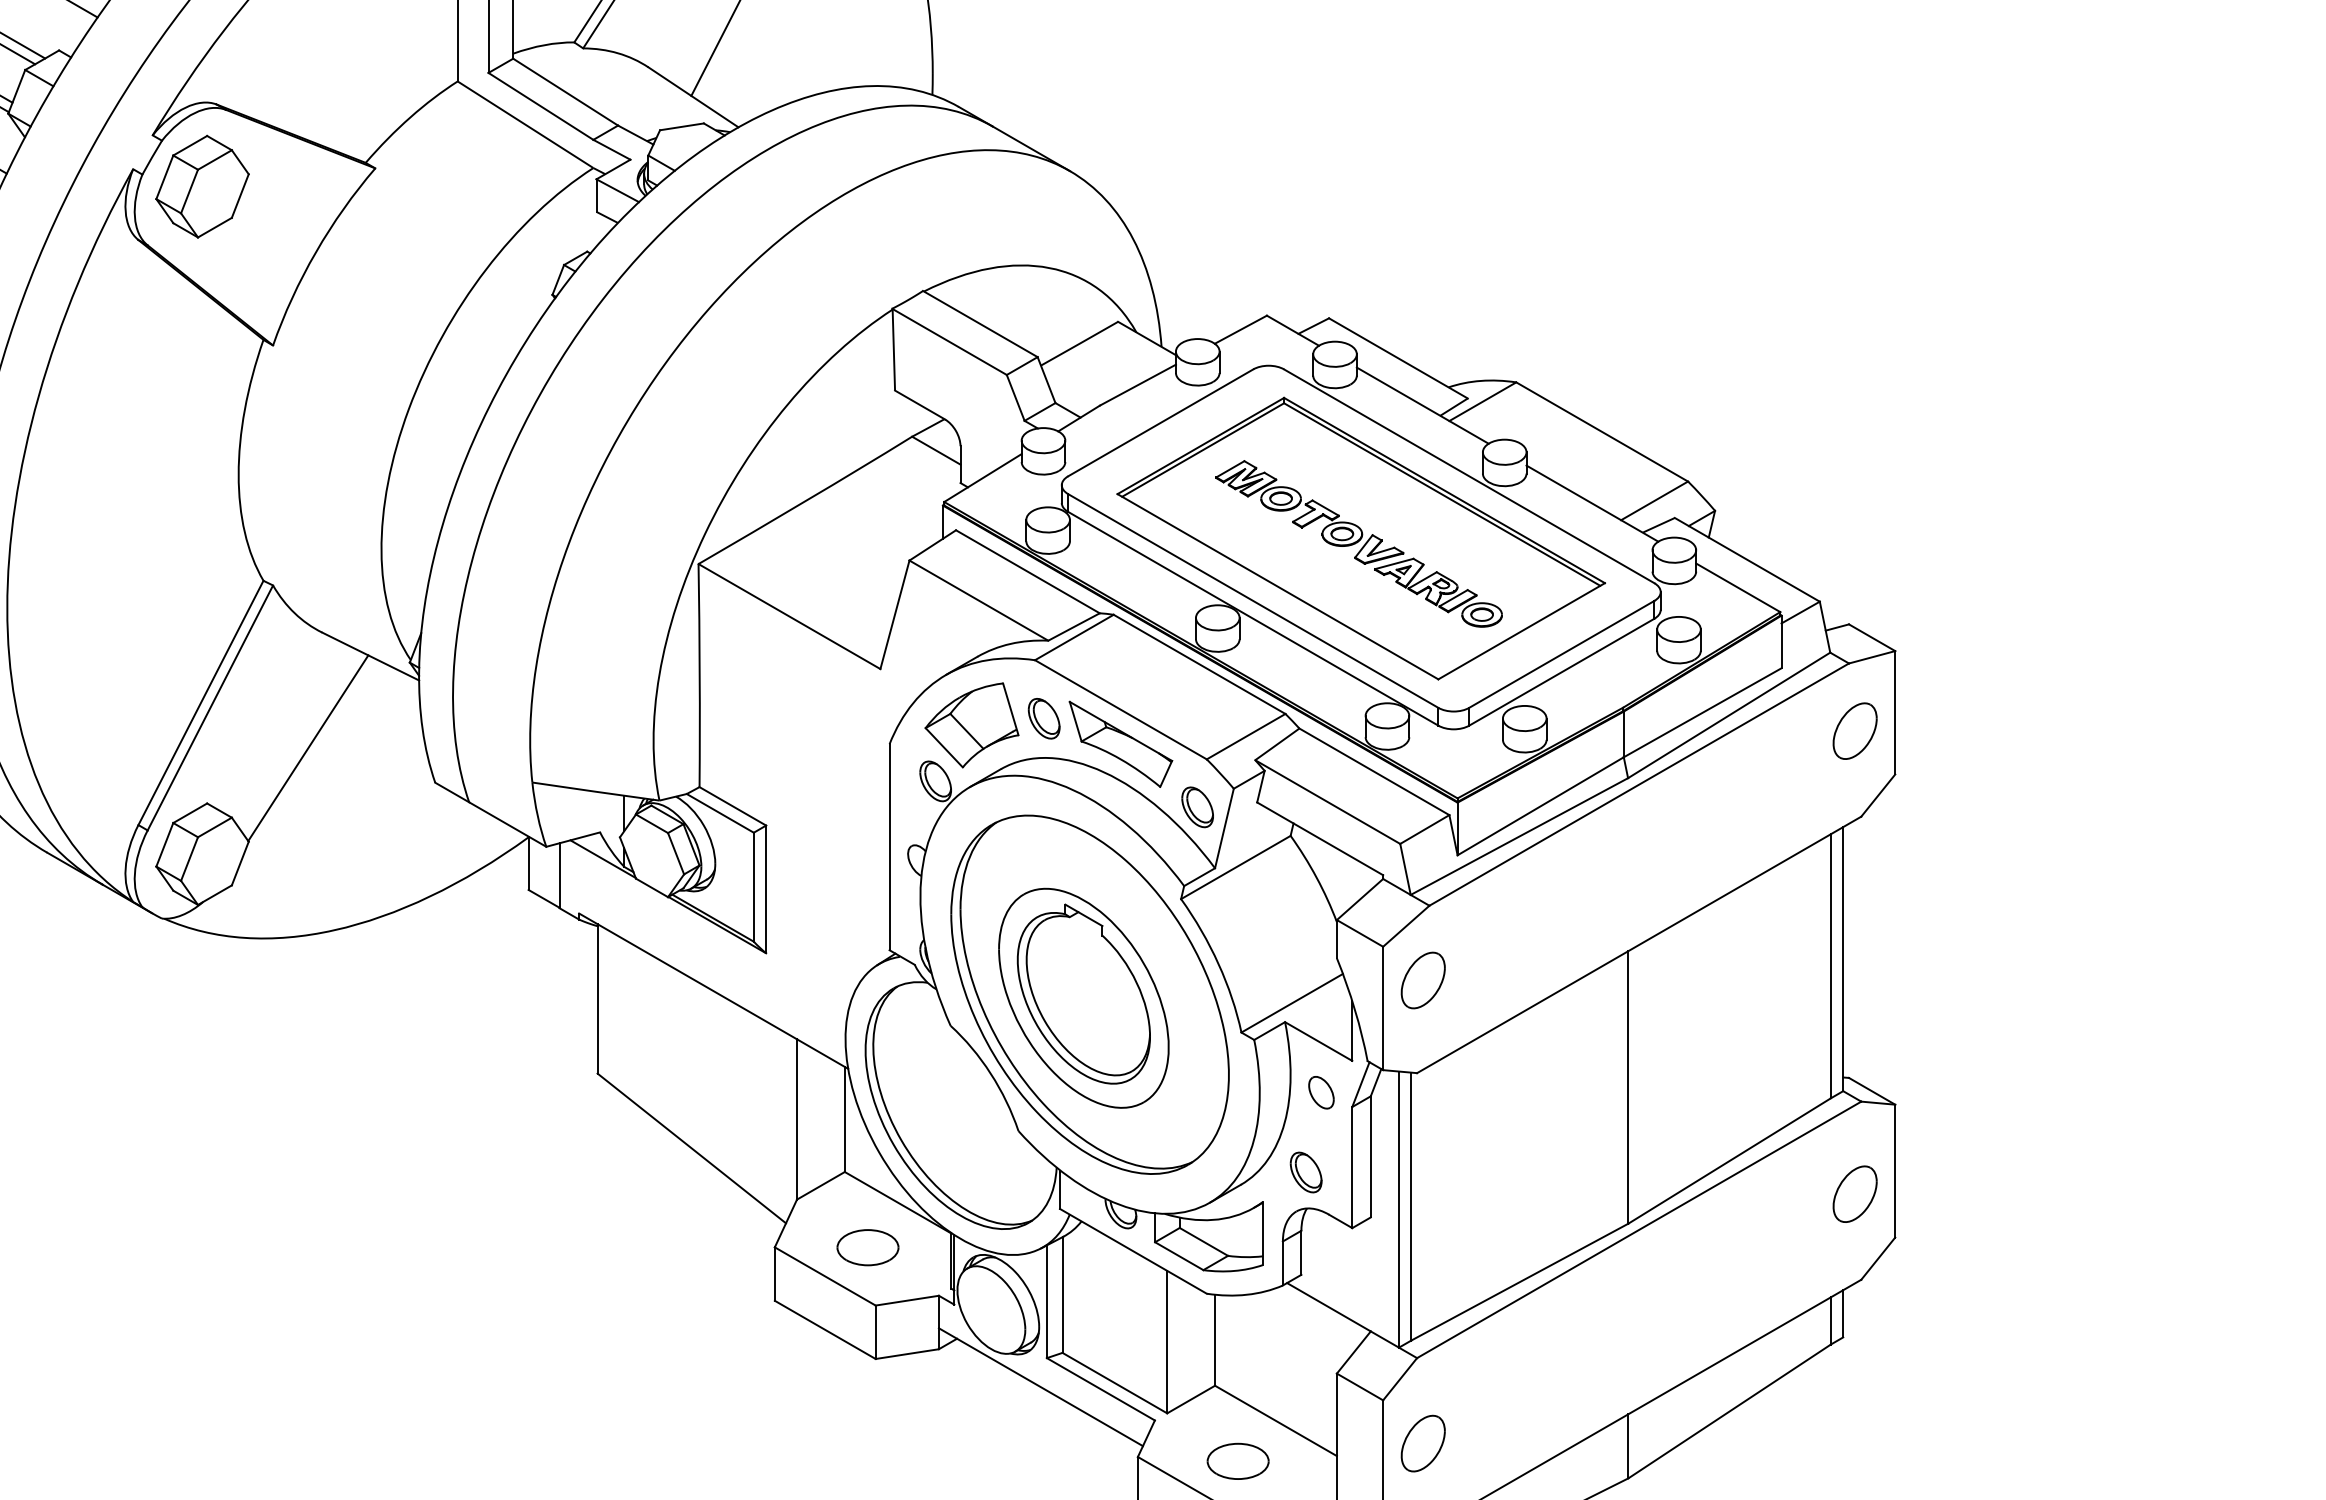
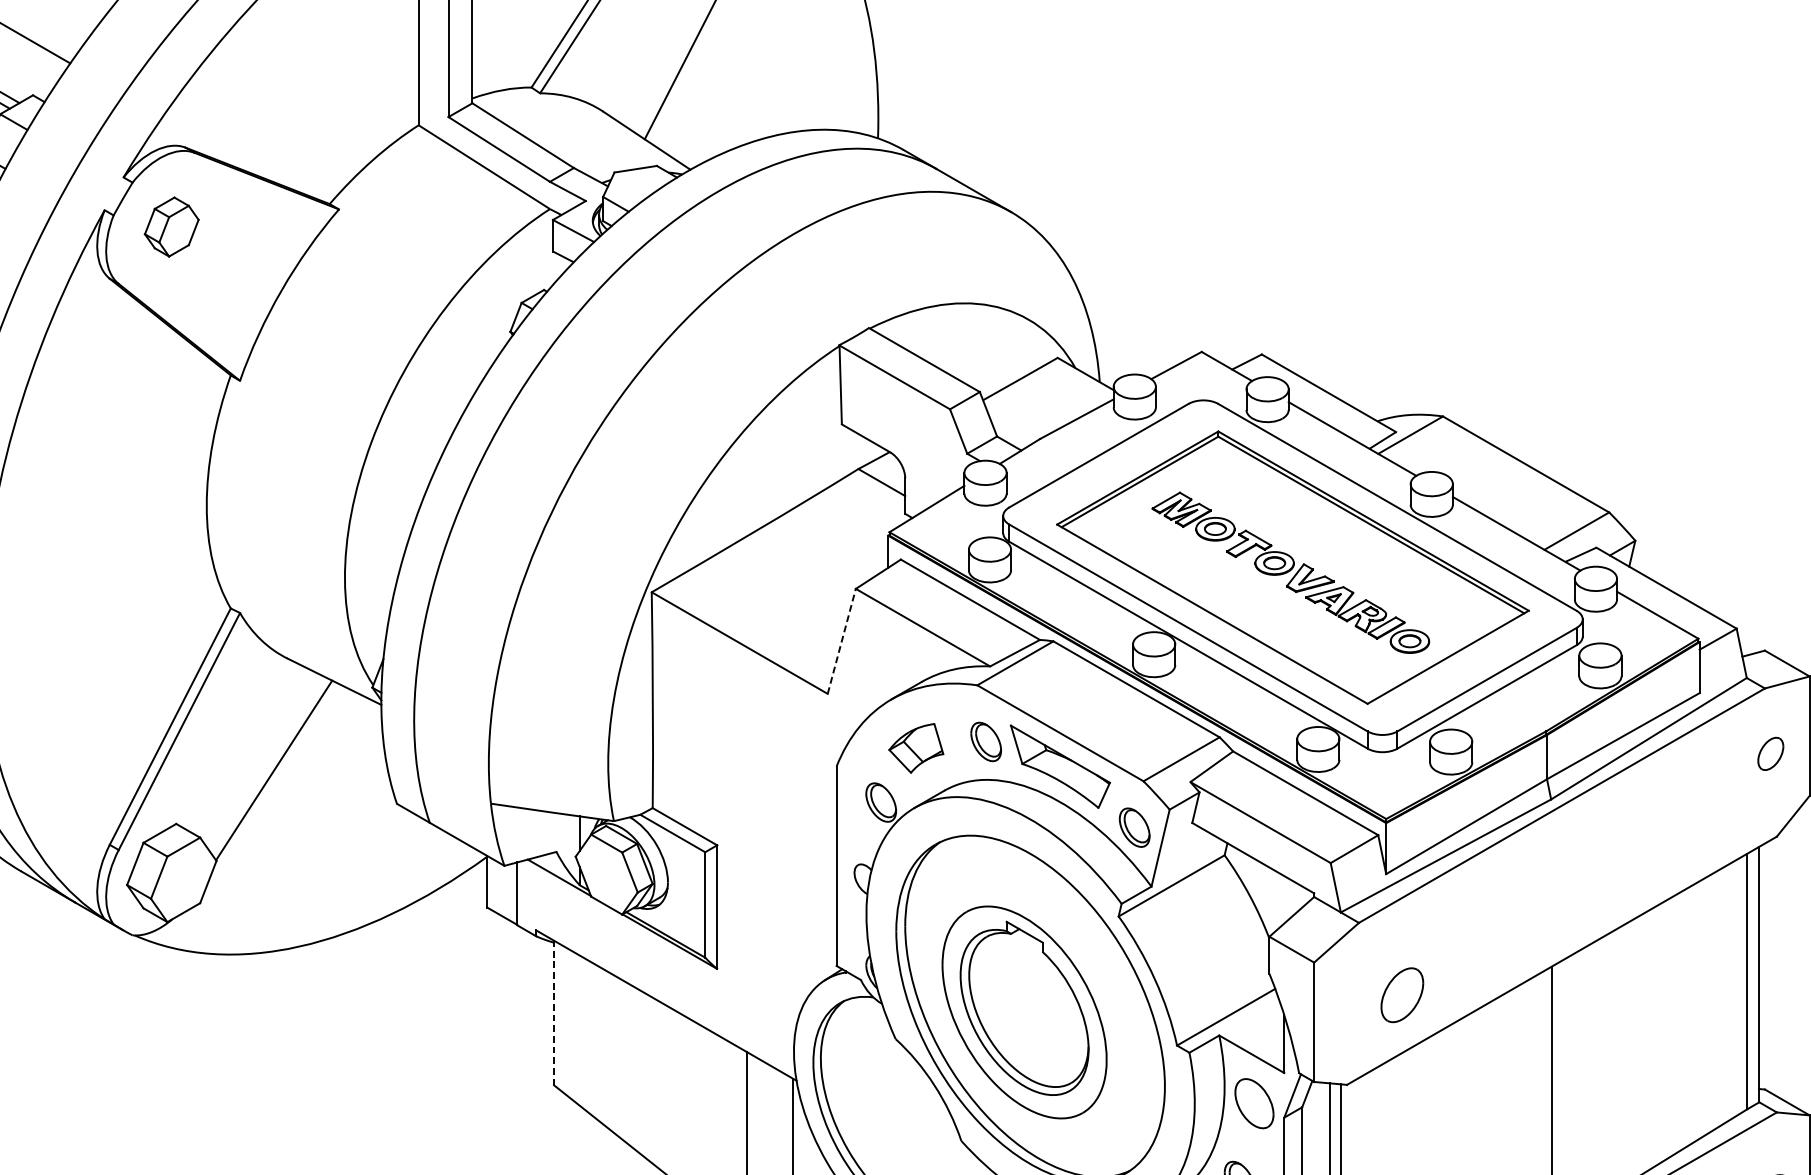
part: (202, 186) -> (171, 226), size x0.6
line: (895, 614) -> (842, 641), solid -> dashed
part: (971, 725) -> (915, 748), size x0.6
part: (1854, 730) -> (1770, 753), size x0.6
part: (1422, 980) -> (1401, 995), moved
line: (597, 999) -> (553, 1013), solid -> dashed
part: (1321, 1092) -> (1254, 1103), size x1.6

